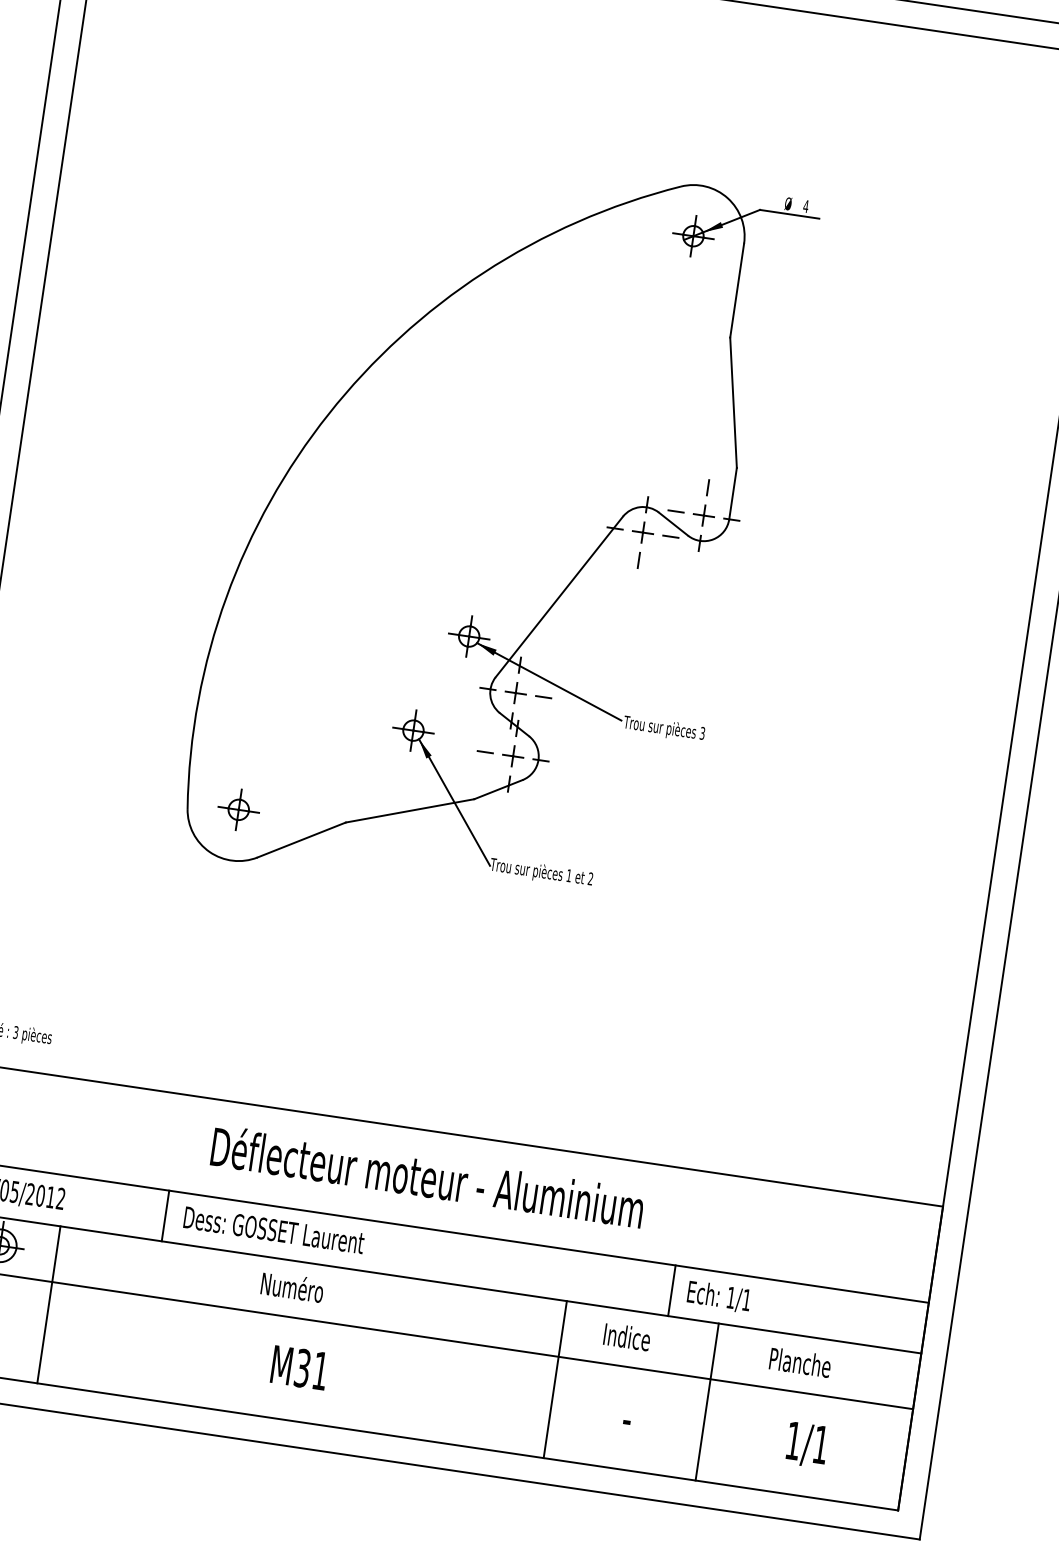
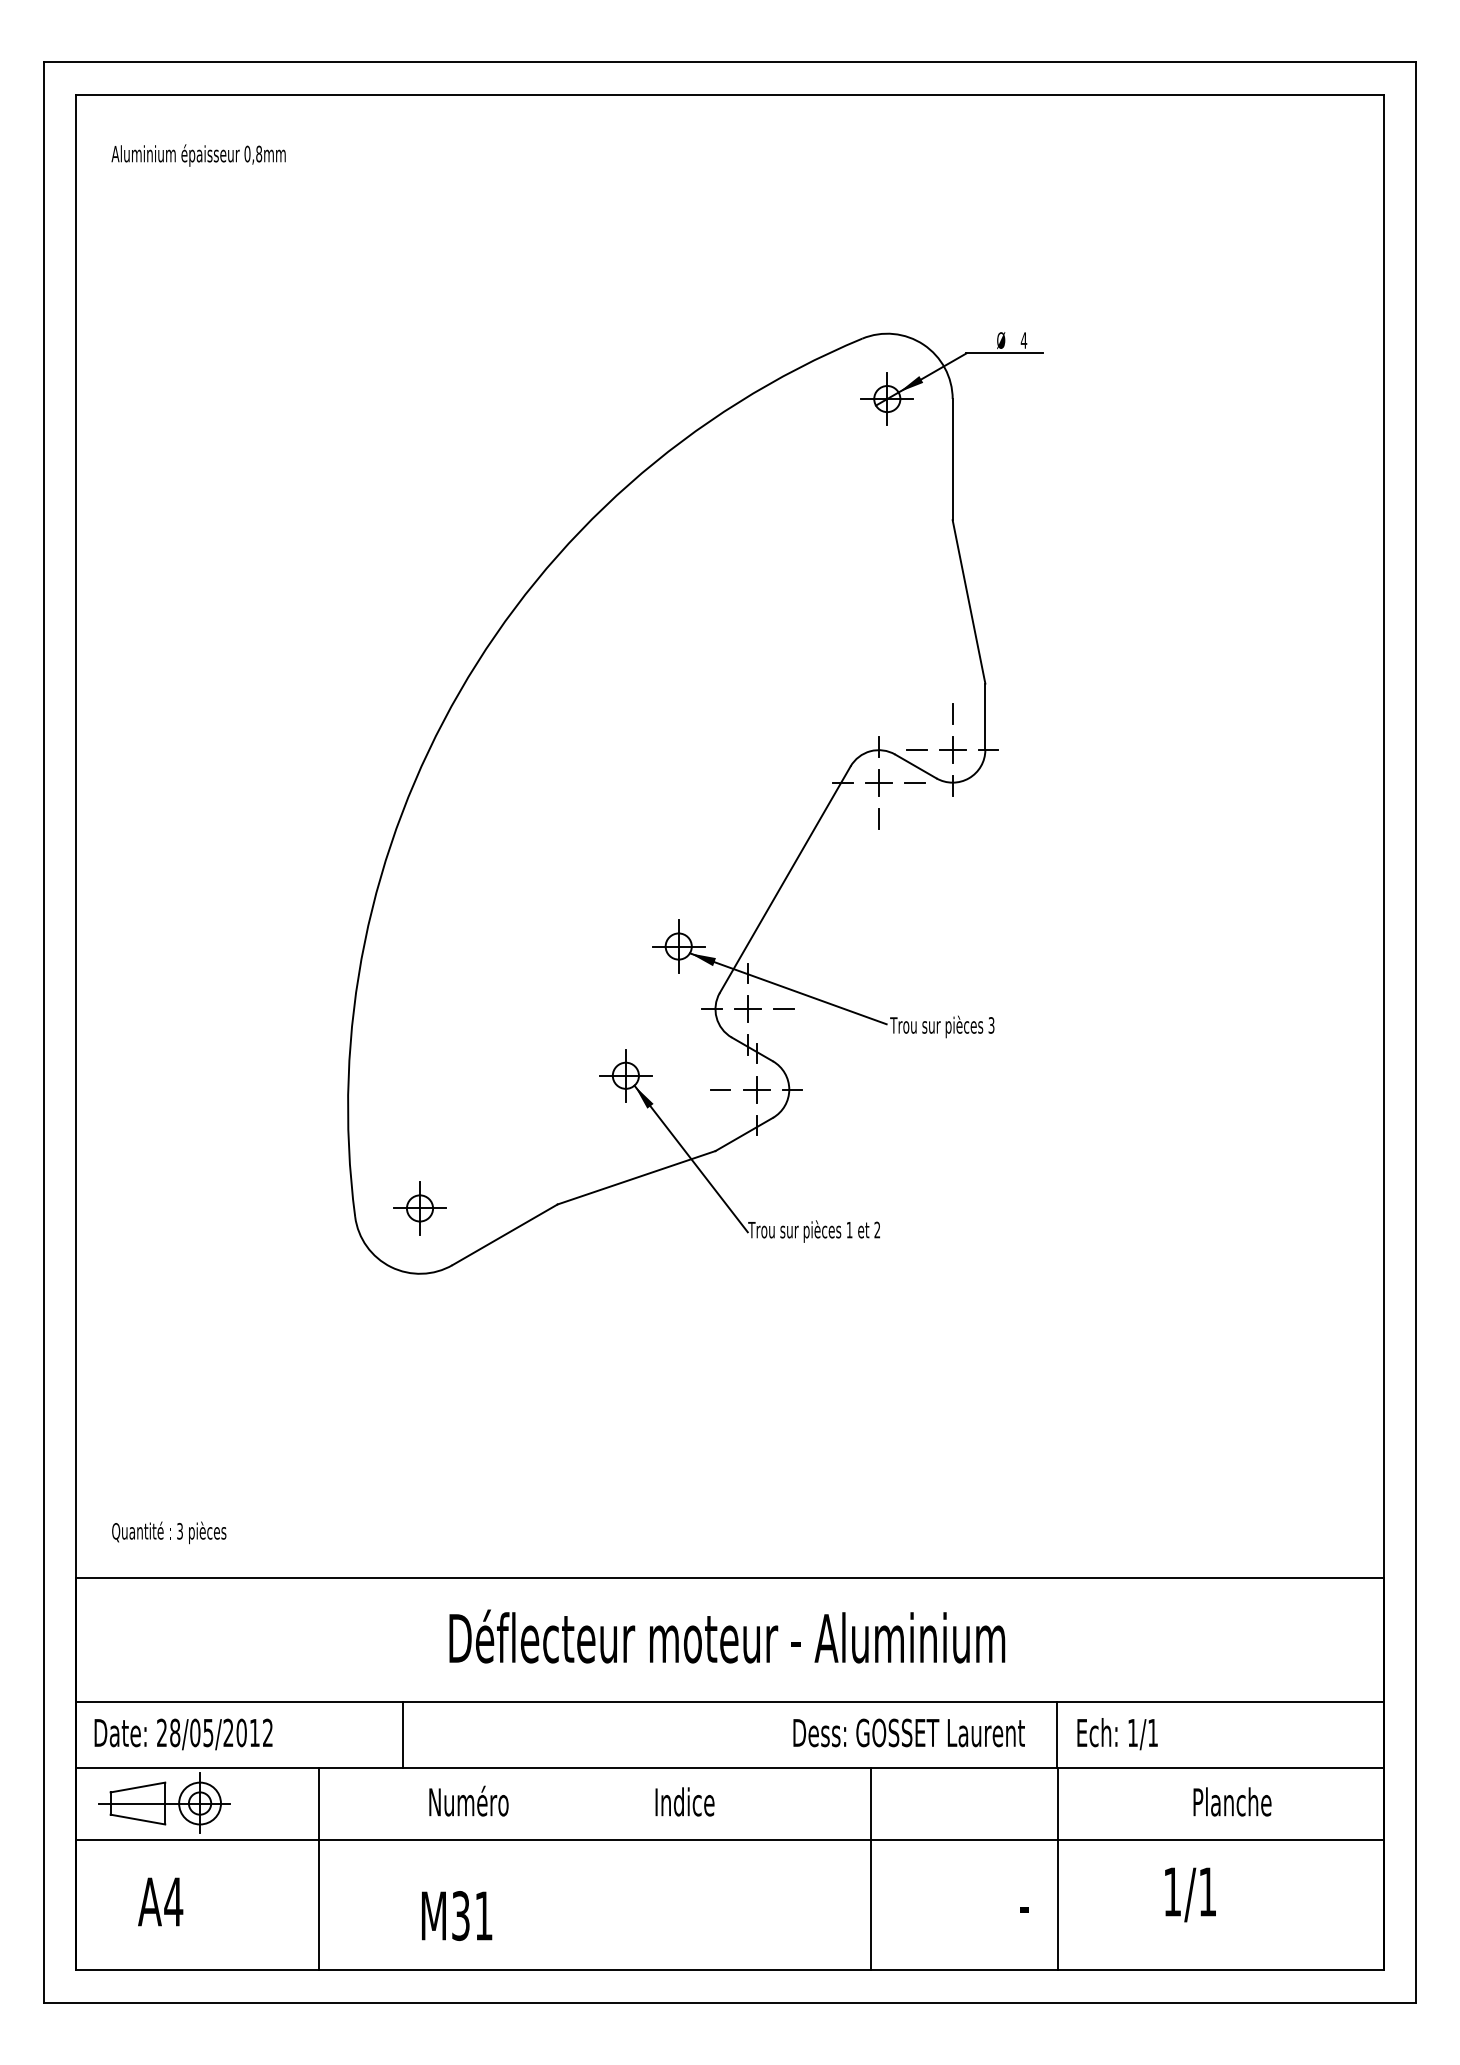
text: (273, 1229) -> (908, 1732), moved
text: (292, 1286) -> (468, 1800), moved
line: (48, 1304) -> (318, 1868), moved
text: (626, 1336) -> (684, 1801), moved
text: (300, 1367) -> (457, 1915), moved
line: (555, 1379) -> (871, 1868), moved
line: (707, 1401) -> (1058, 1868), moved
text: (807, 1444) -> (1190, 1894), moved

